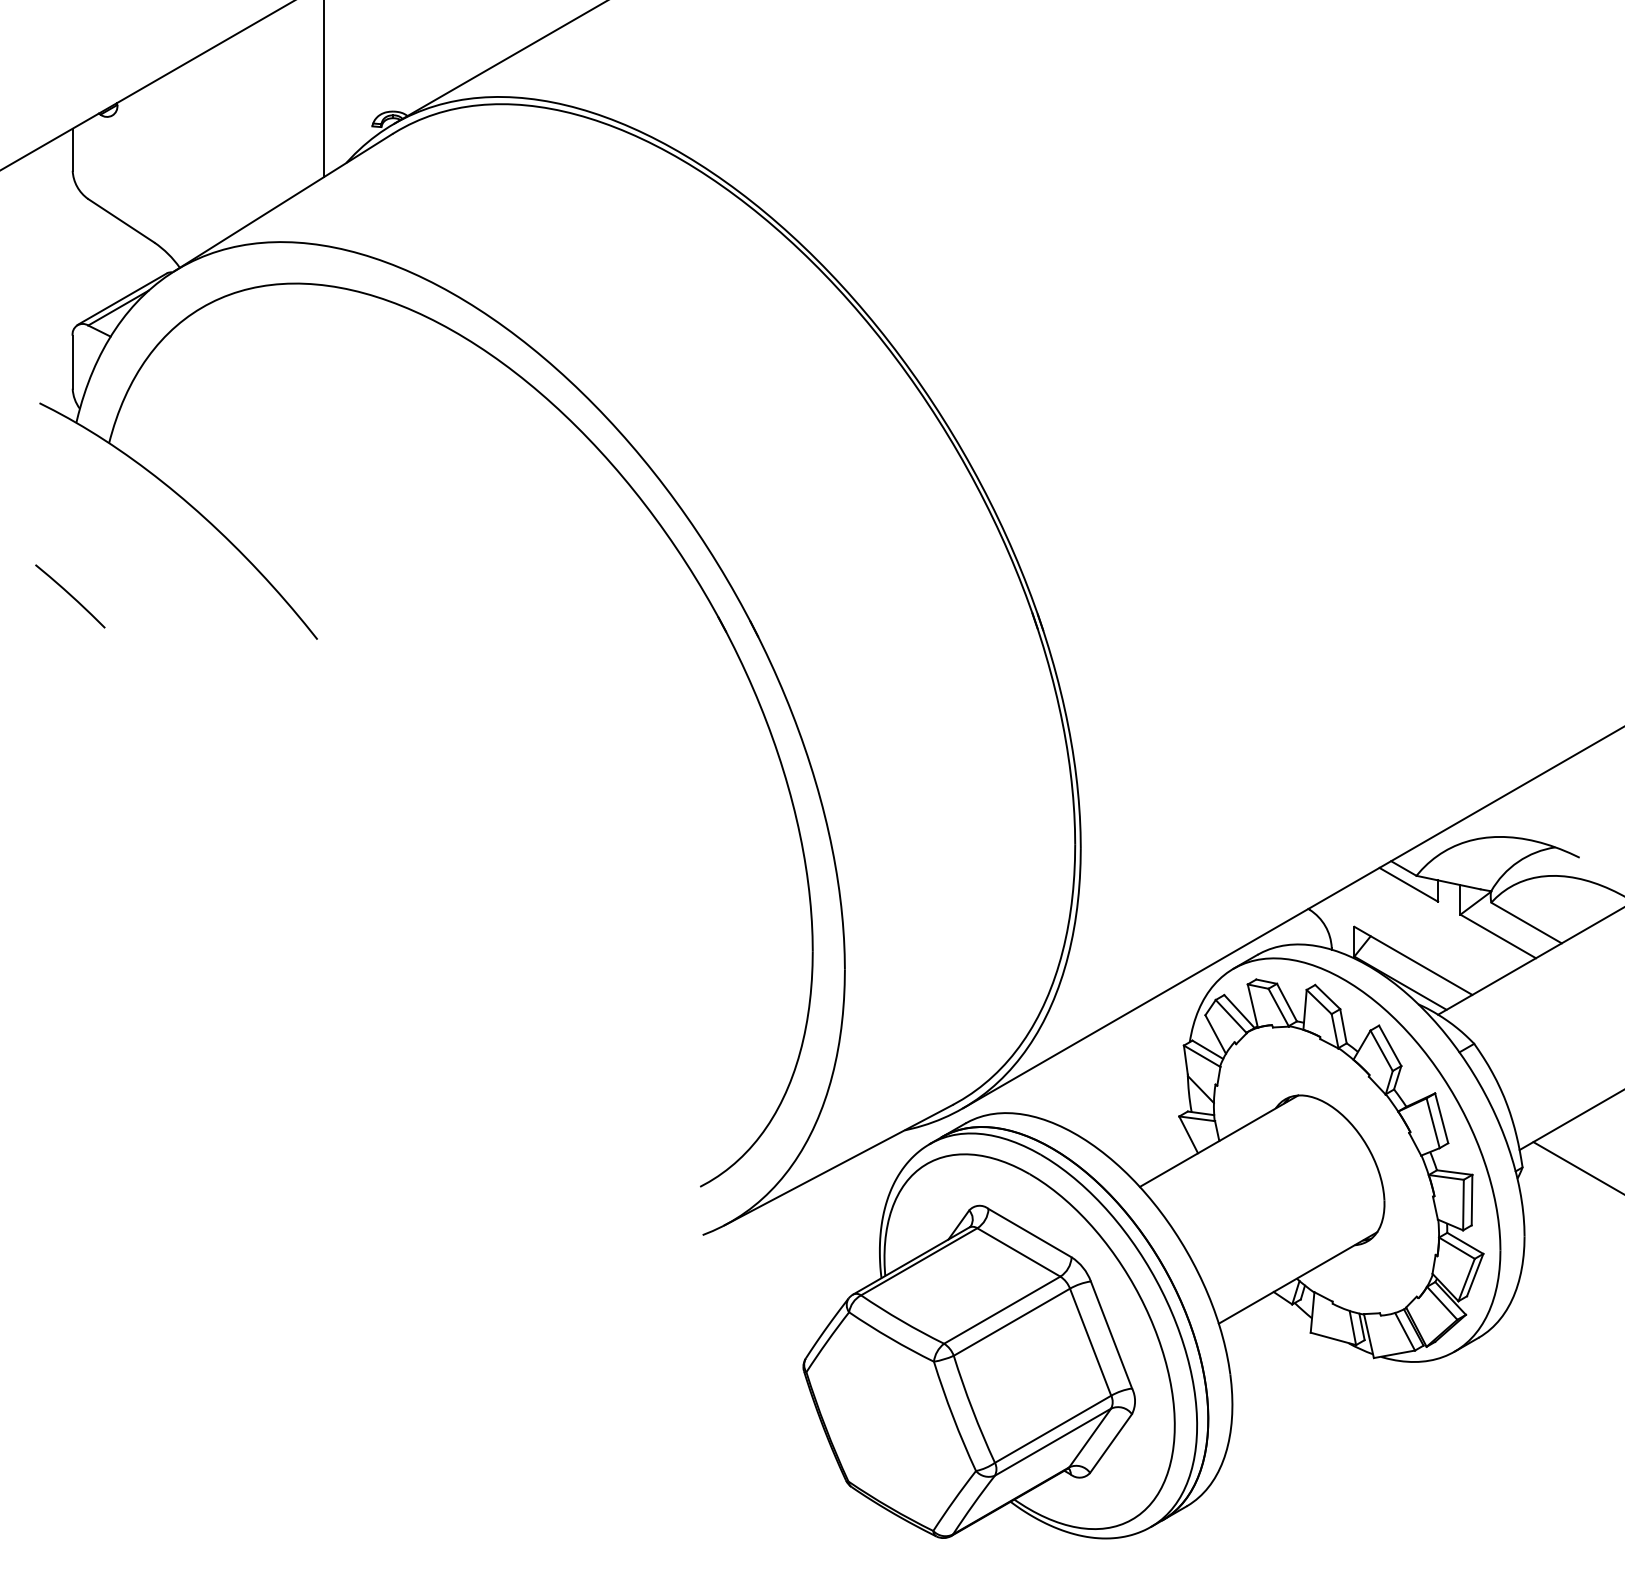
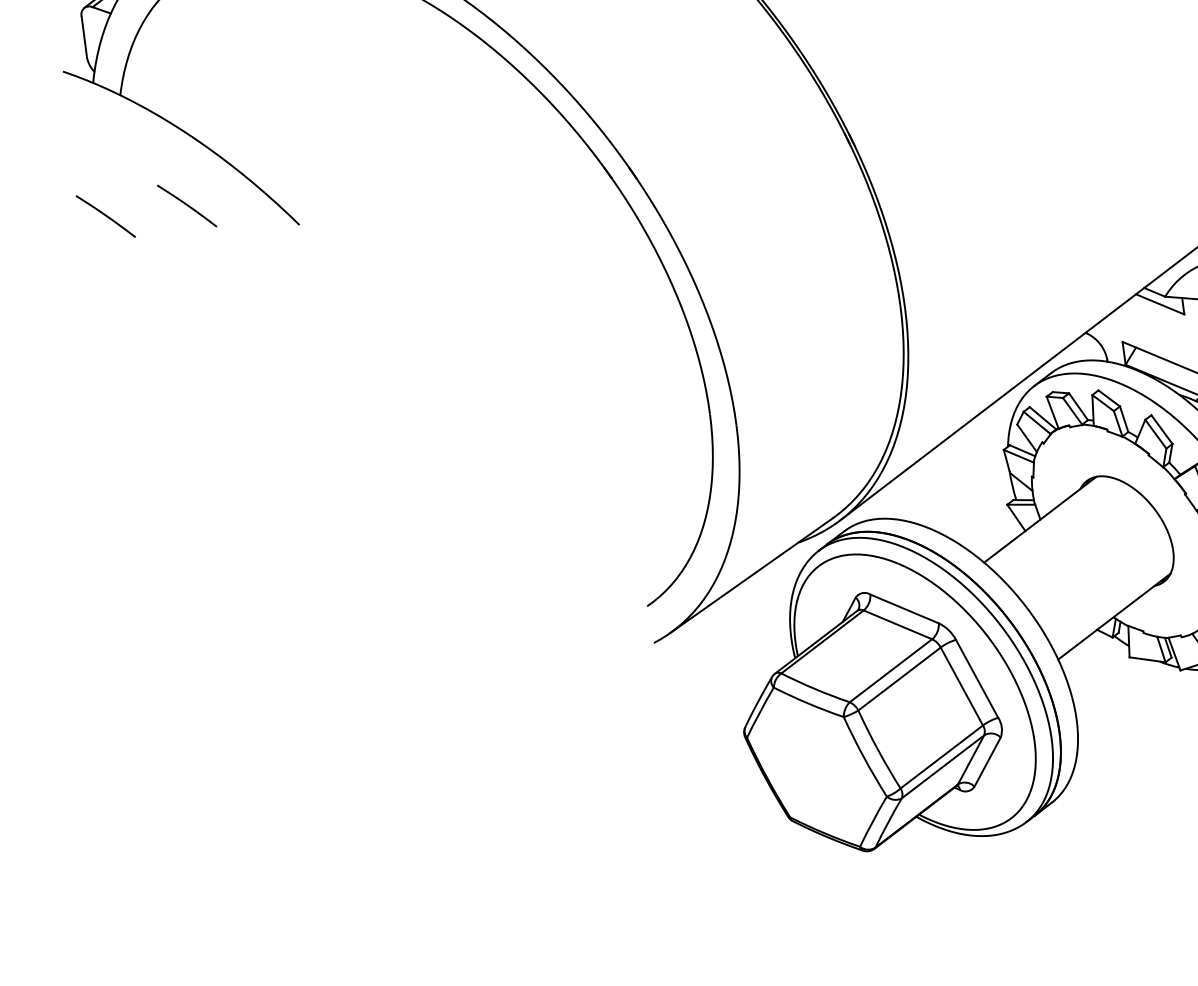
curve: (176, 596) -> (187, 206), added

